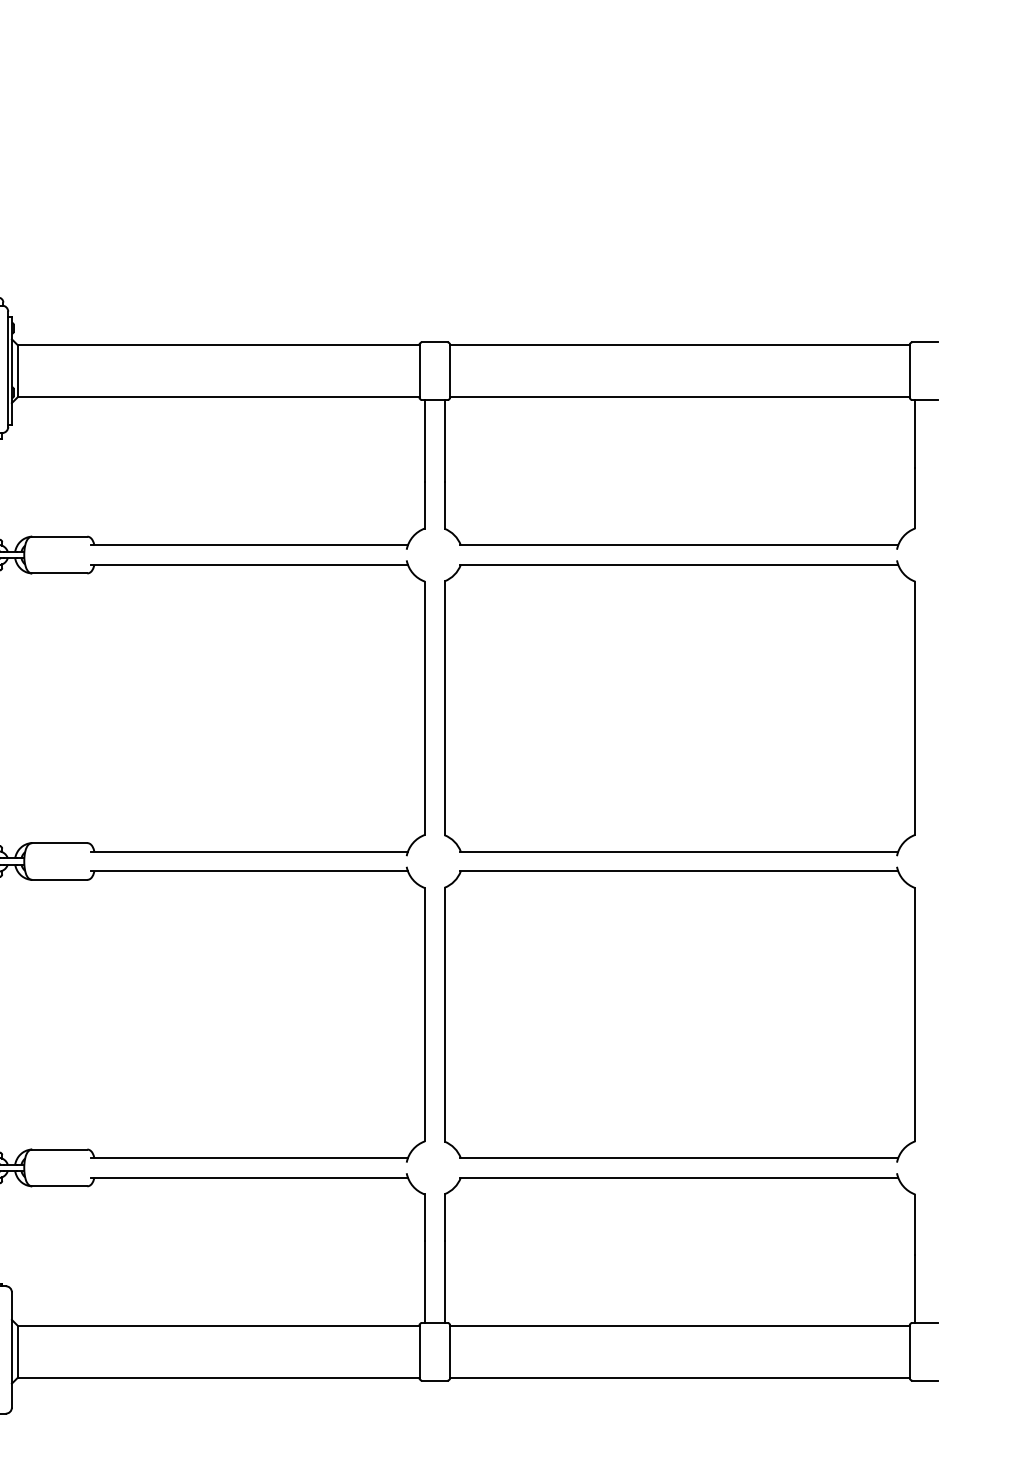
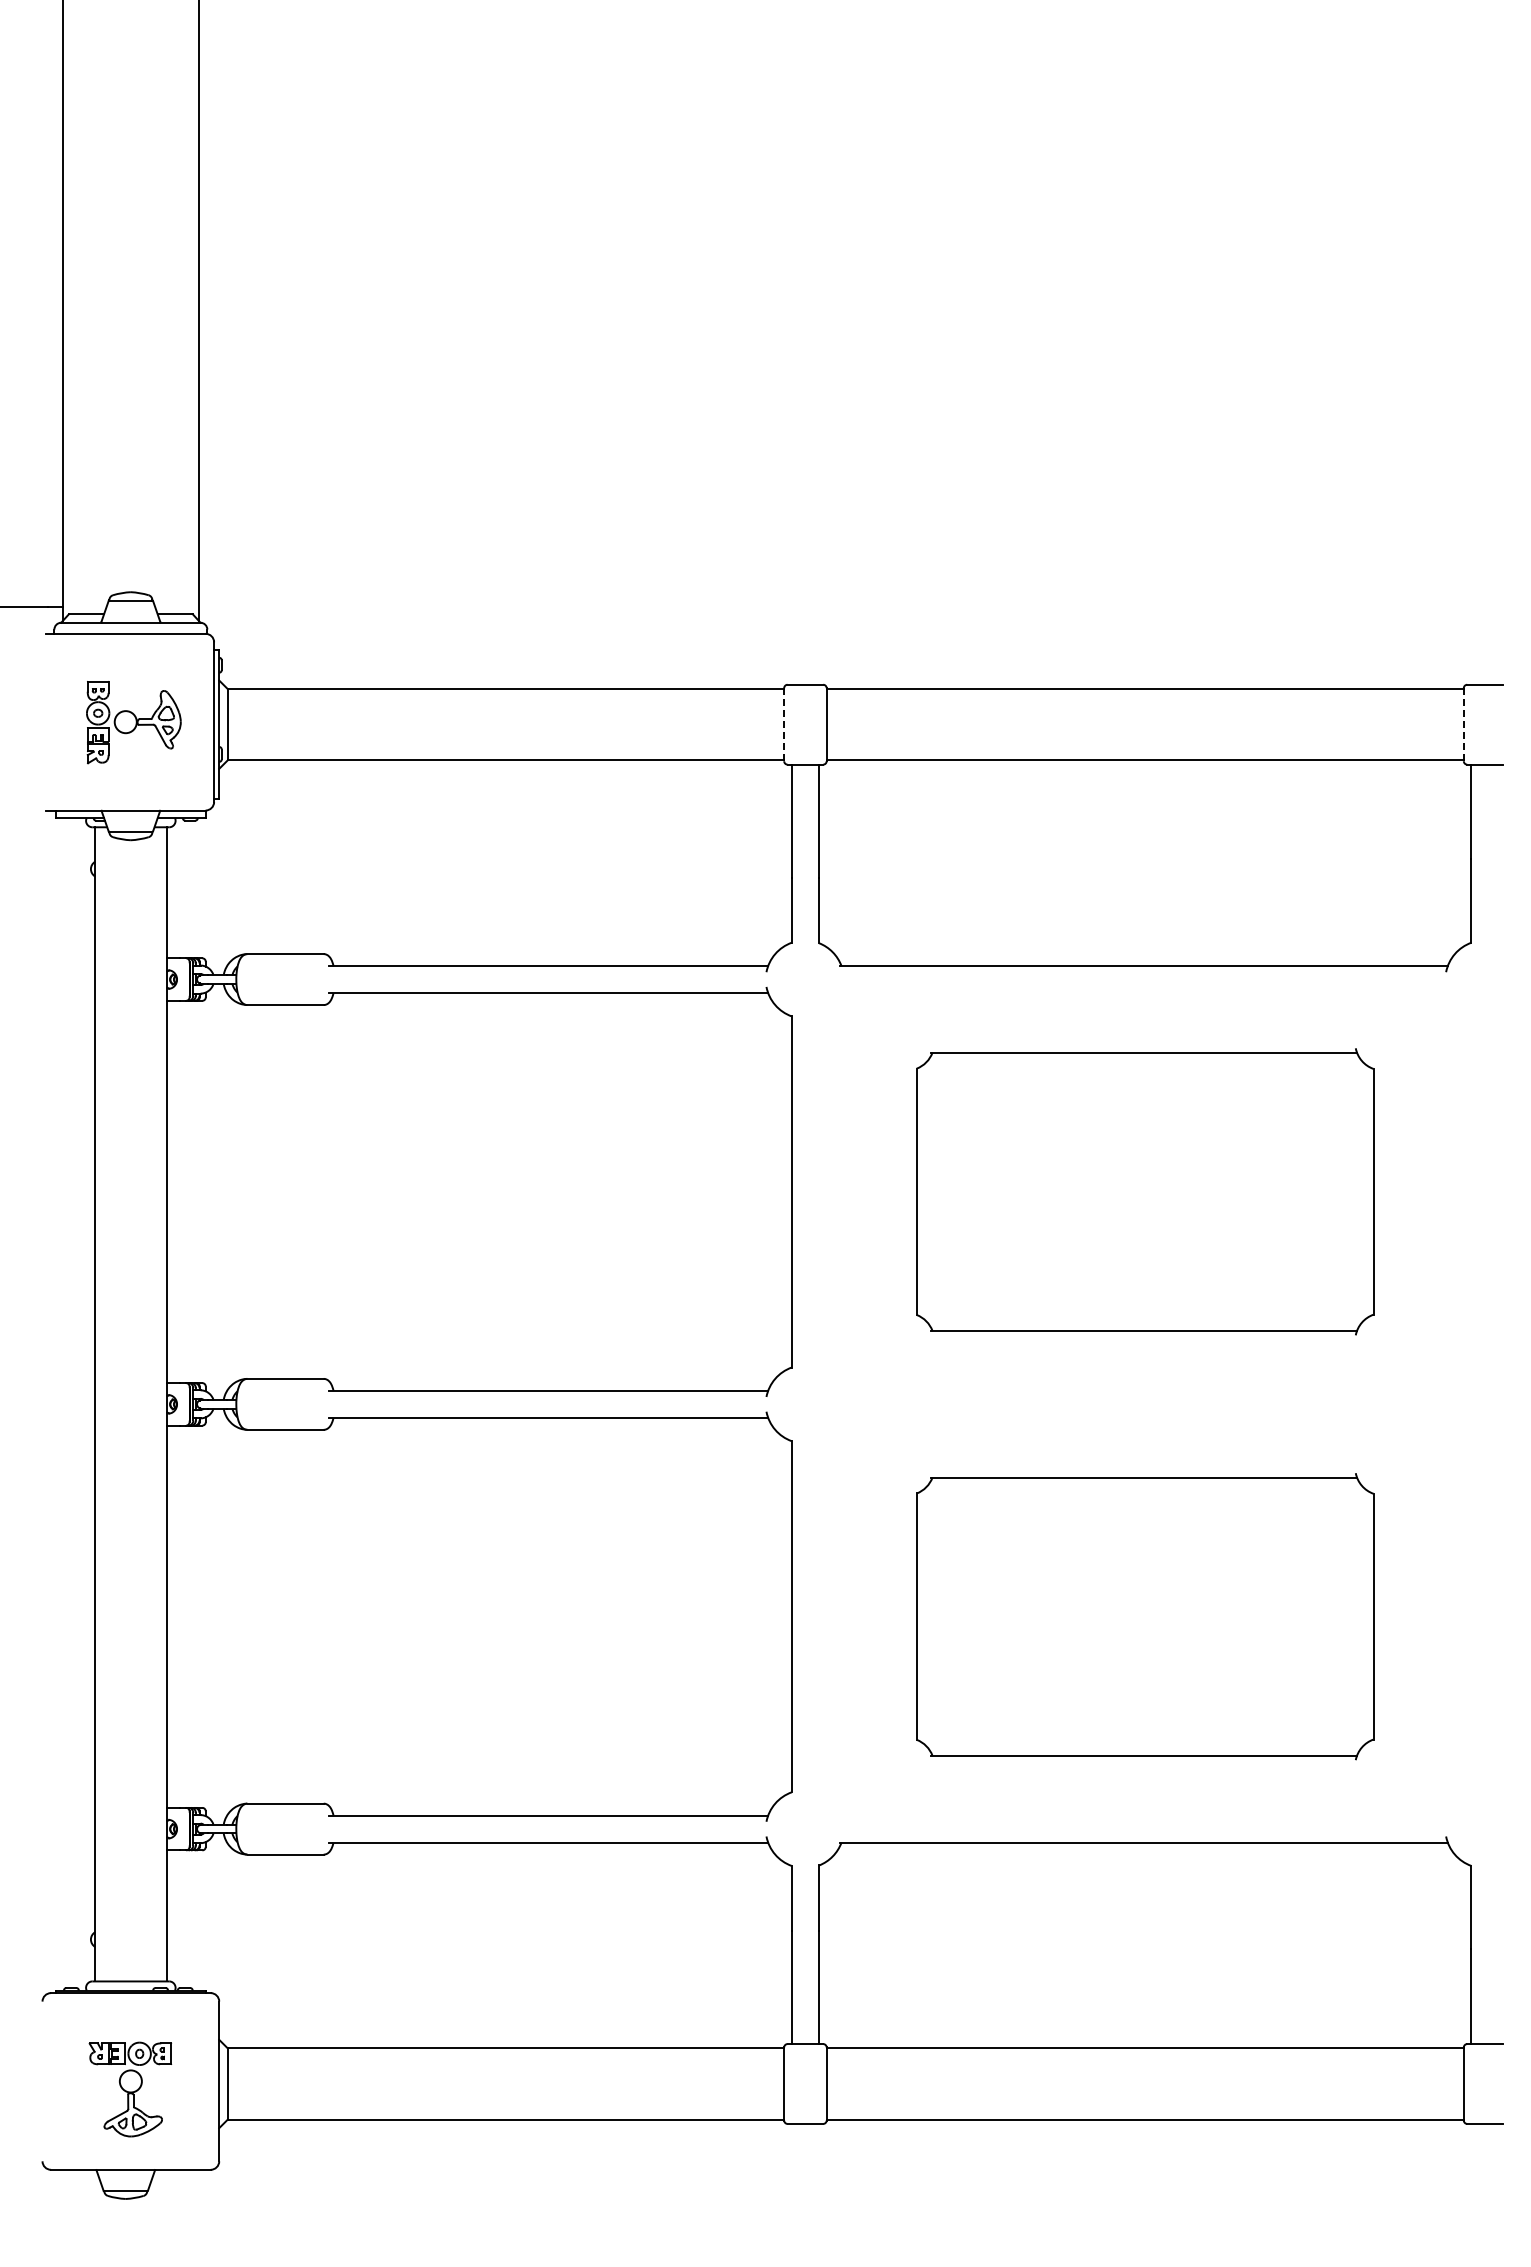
line: (419, 371) -> (784, 724), solid -> dashed
line: (909, 371) -> (1463, 724), solid -> dashed
part: (679, 707) -> (1144, 1191), size x0.7
part: (679, 1014) -> (1144, 1616), size x0.7

